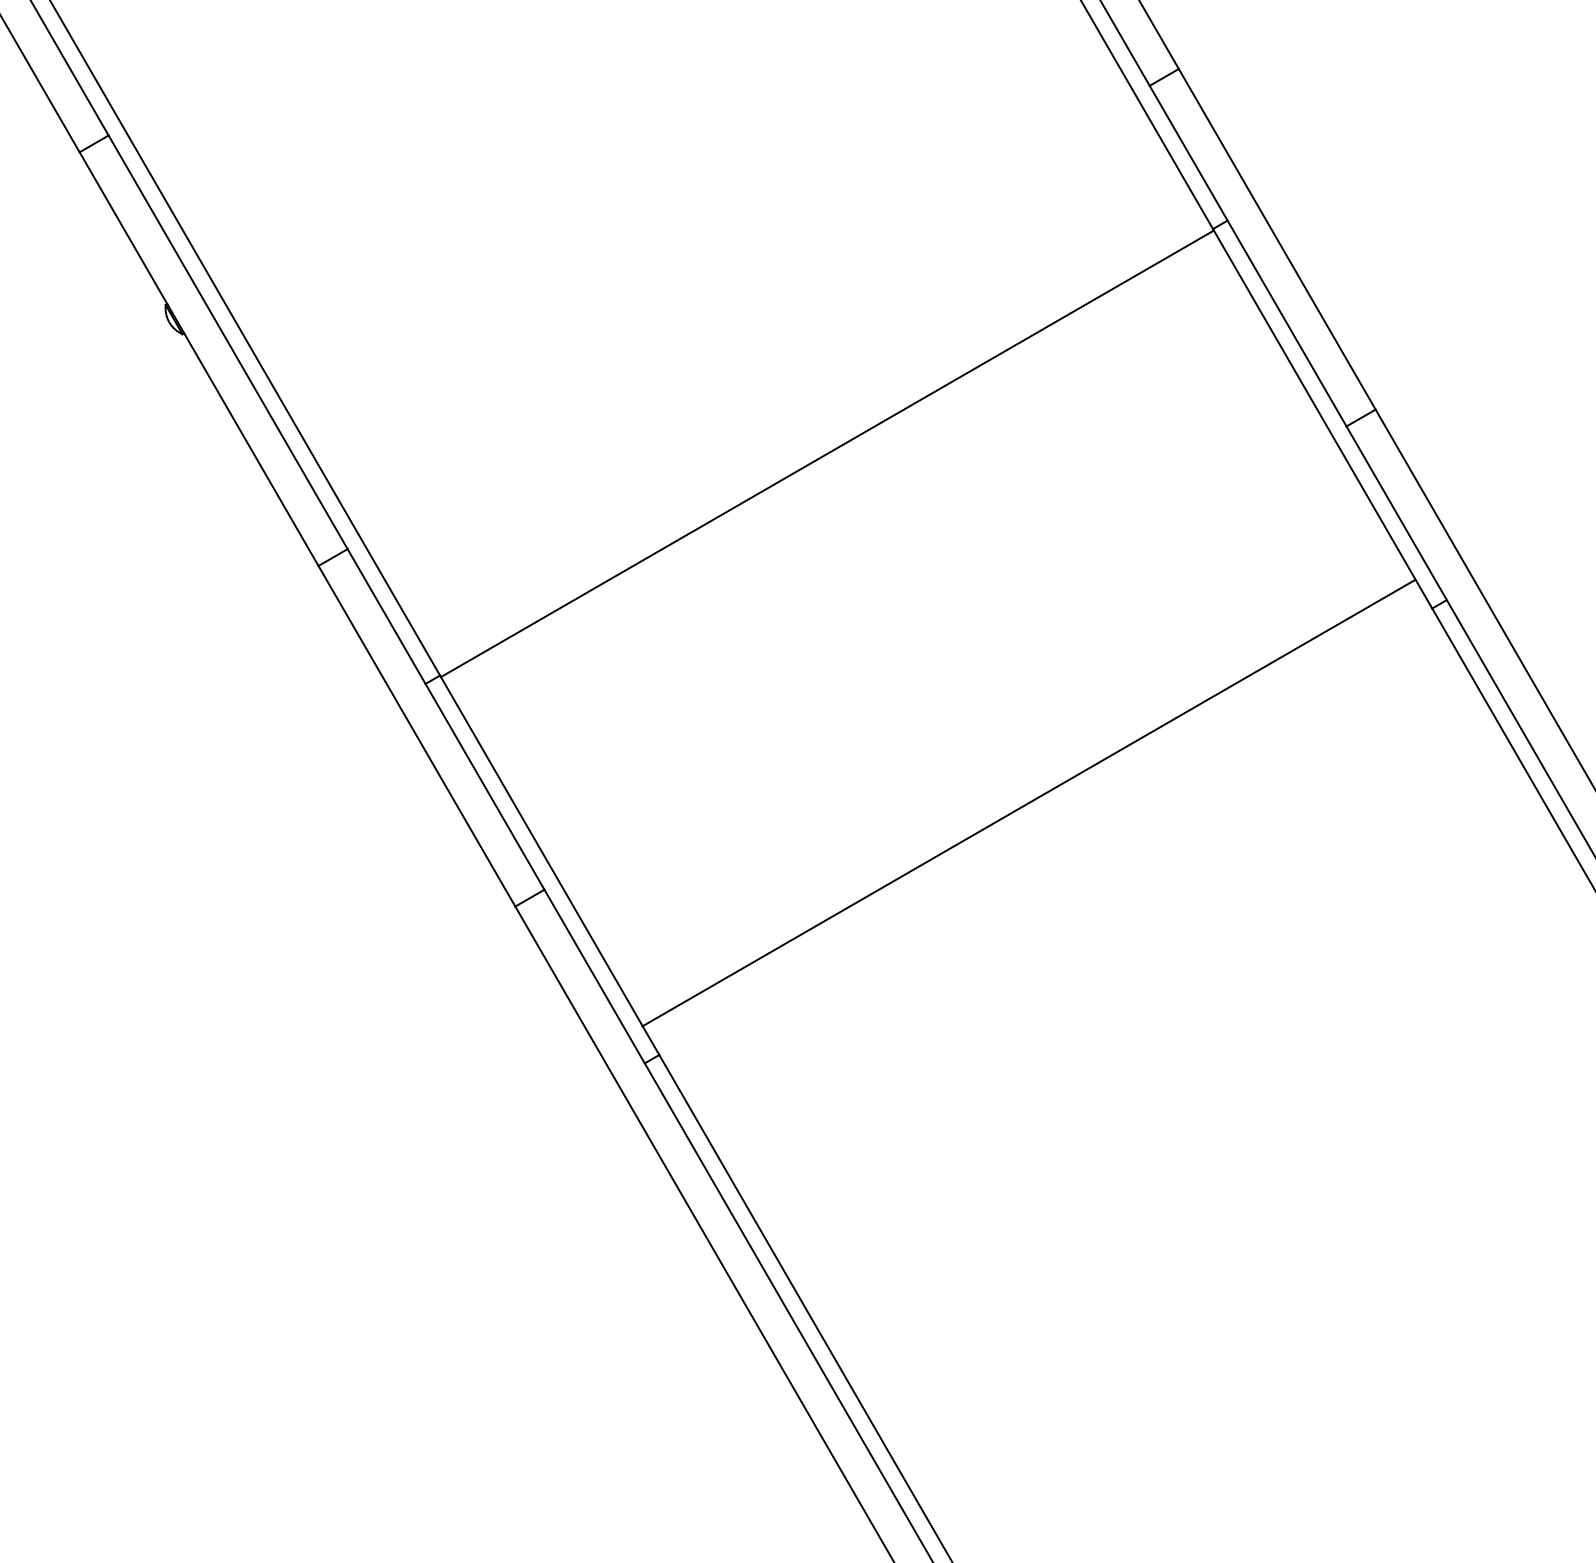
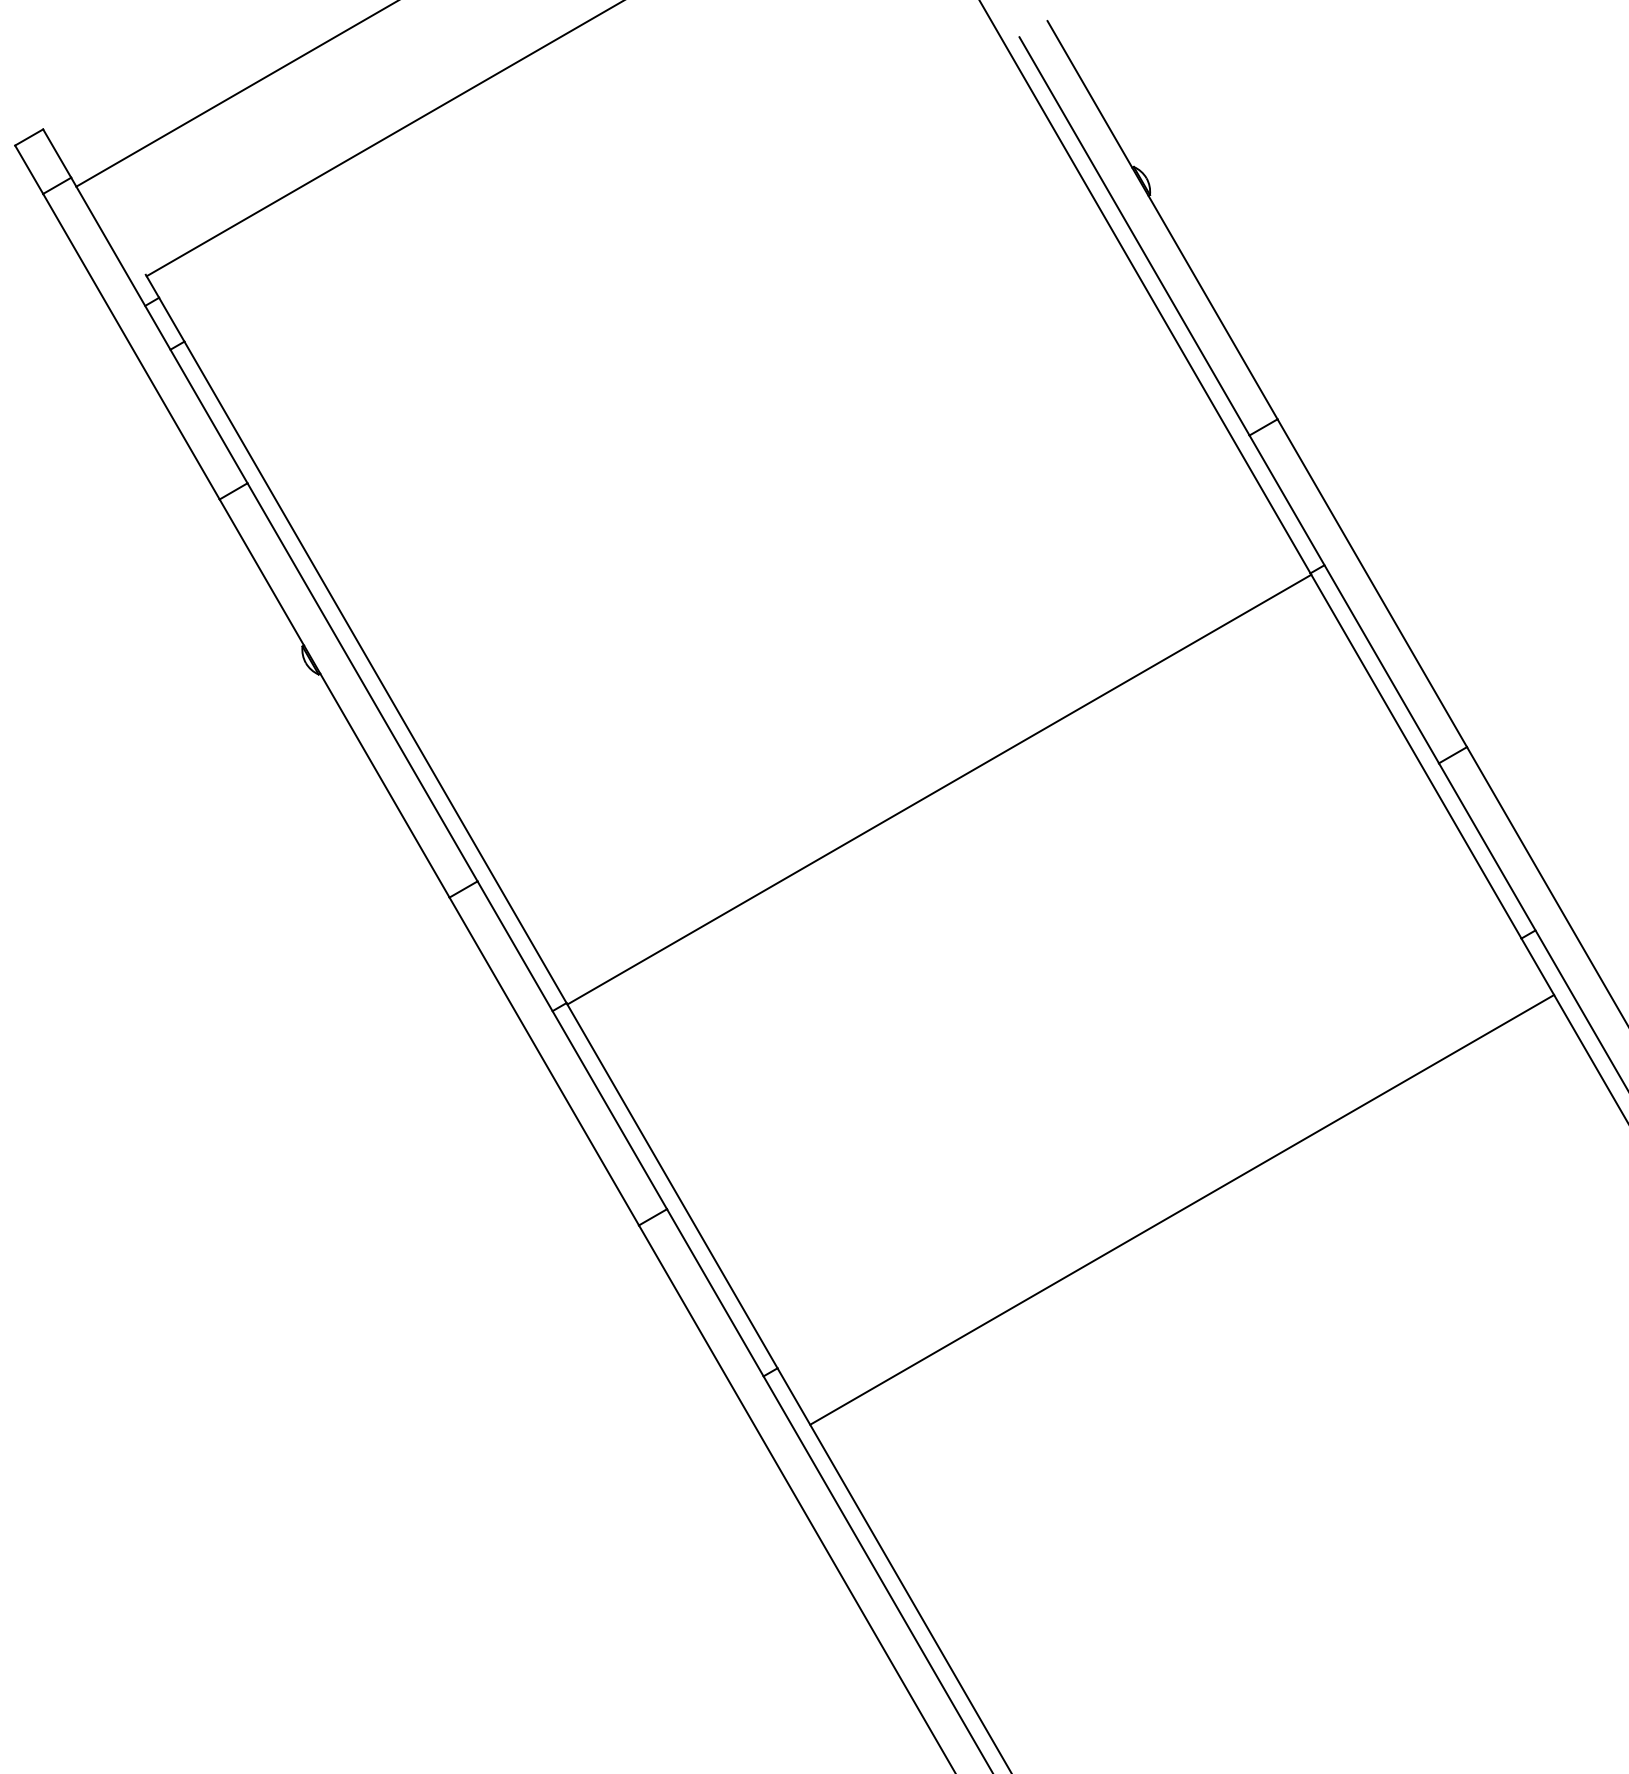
line: (1029, 802) -> (1182, 1209), moved

